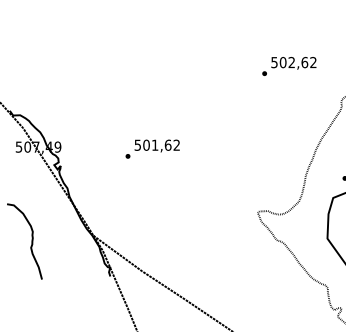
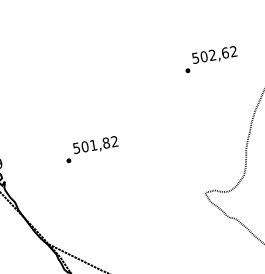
text: (289, 66) -> (211, 59), moved
text: (167, 144) -> (105, 142), 501,62 -> 501,82

